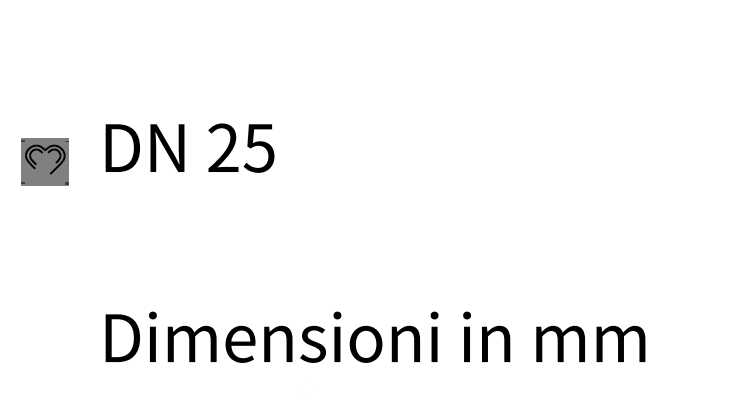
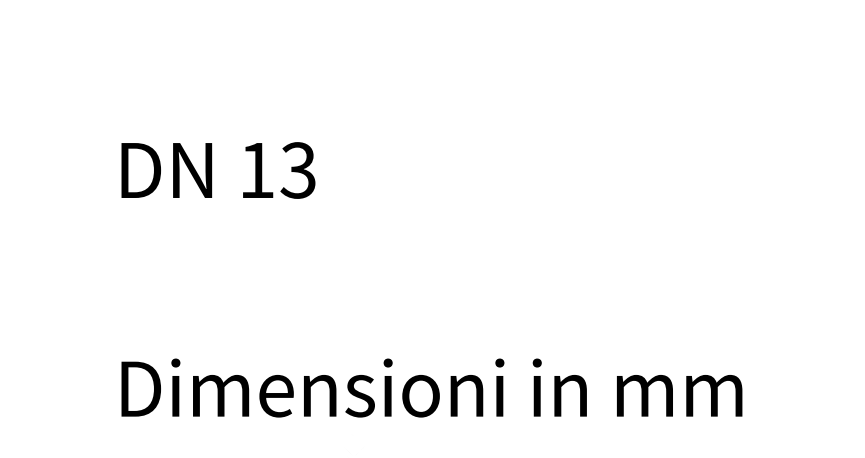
text: (241, 147) -> (277, 169), 25 -> 13
part: (44, 161) -> (51, 185), removed

